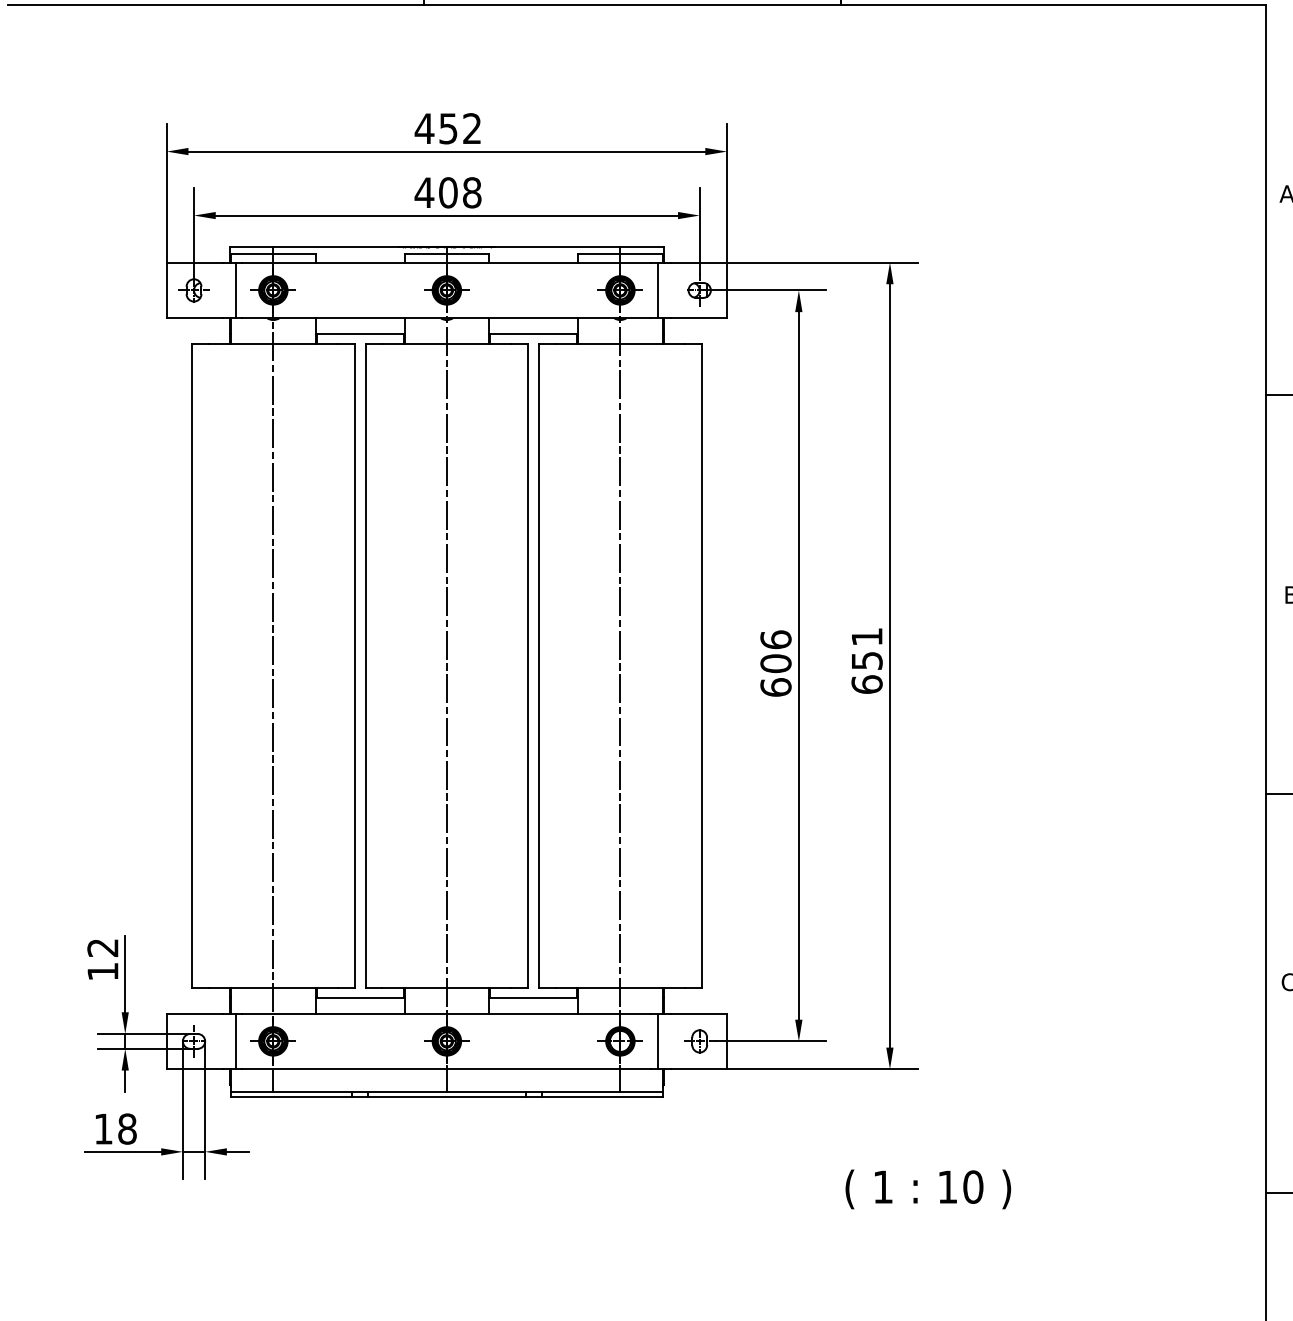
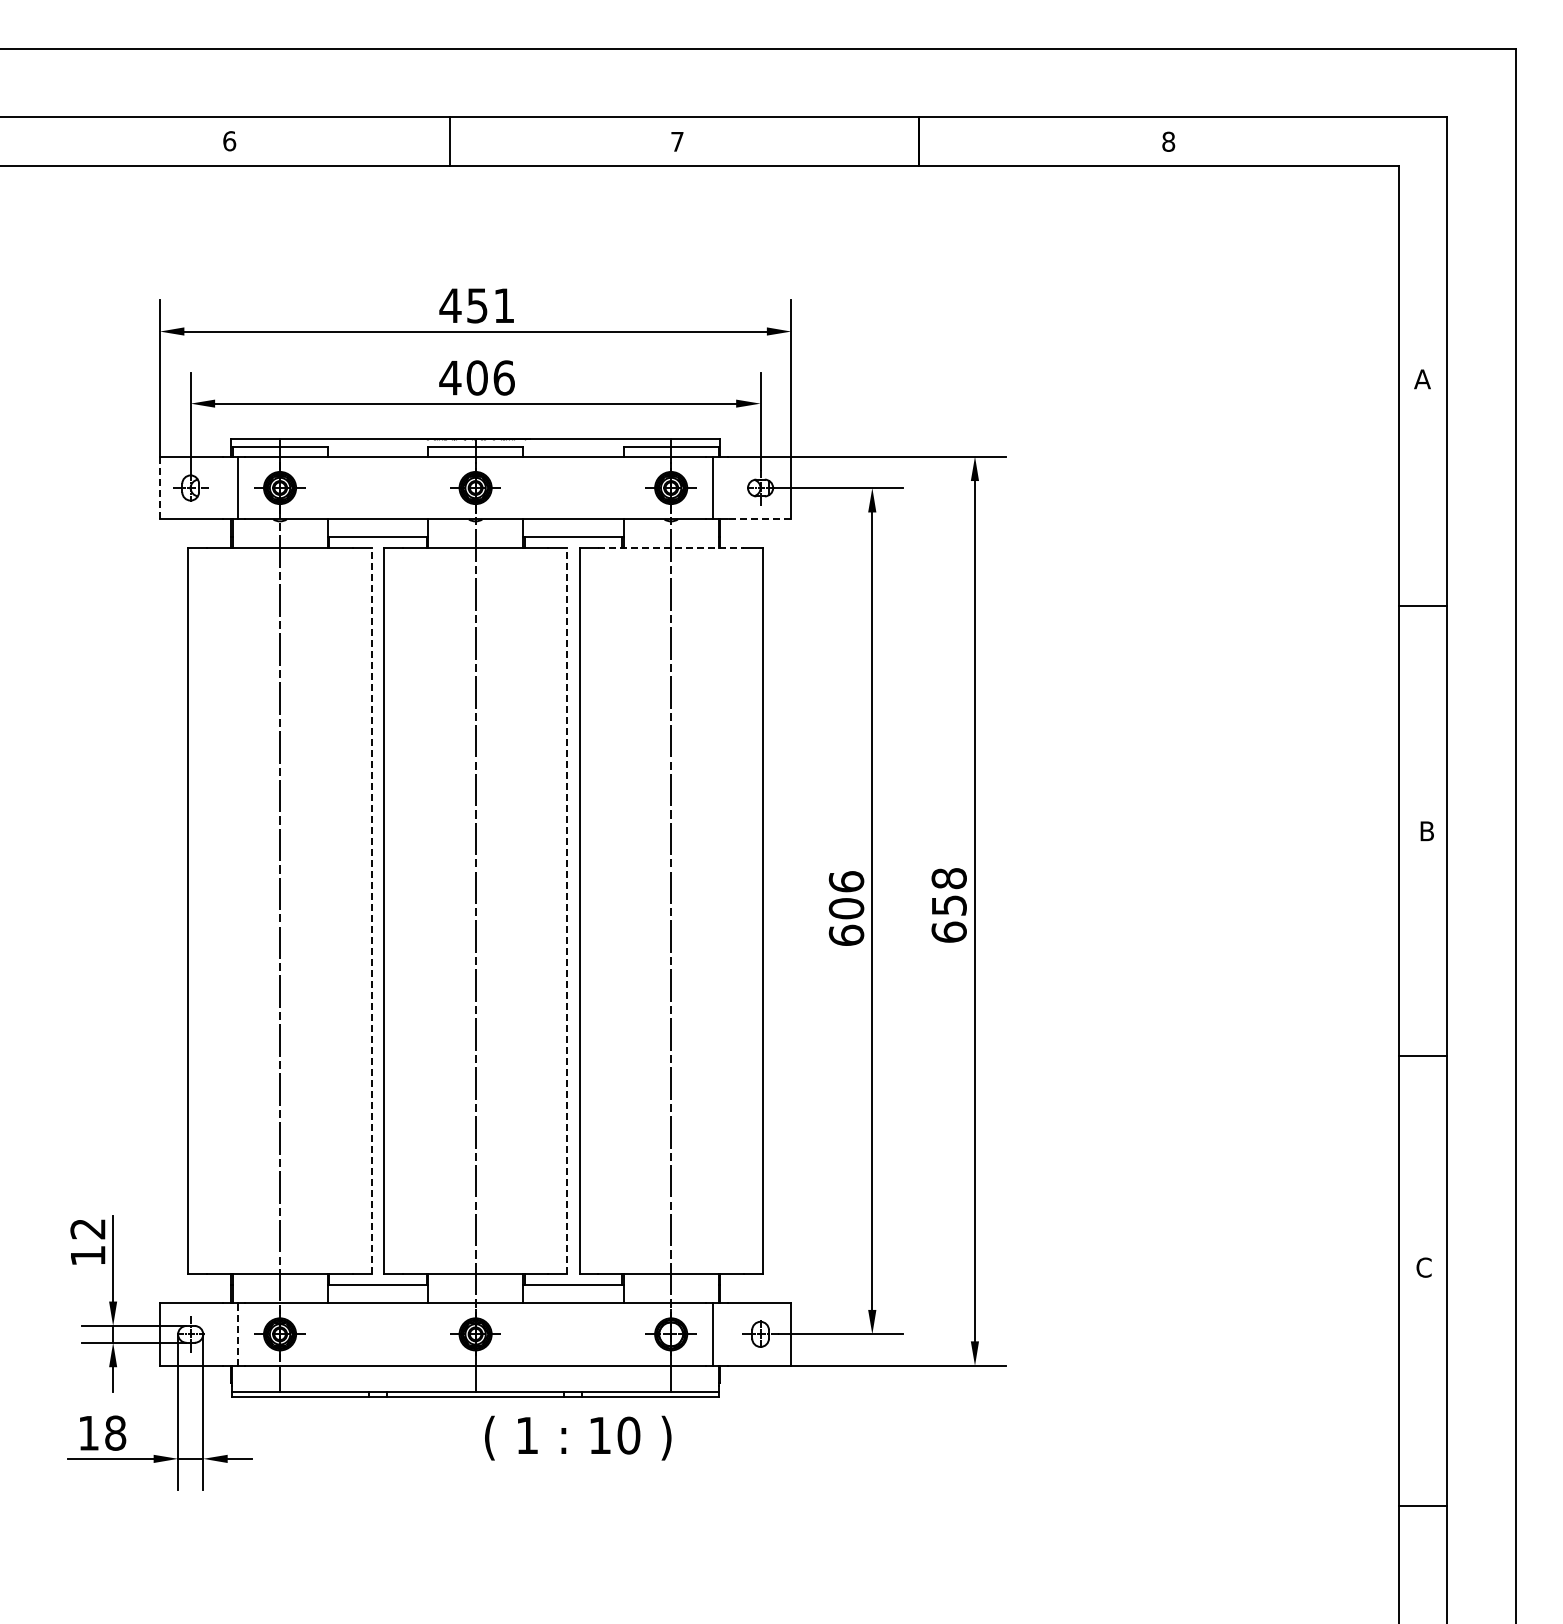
text: (471, 128) -> (503, 305), 452 -> 451
text: (471, 192) -> (503, 377), 408 -> 406
line: (166, 289) -> (159, 487), solid -> dashed
line: (698, 318) -> (759, 519), solid -> dashed
line: (620, 343) -> (671, 547), solid -> dashed
text: (866, 636) -> (948, 878), 651 -> 658
line: (354, 665) -> (371, 910), solid -> dashed
line: (528, 665) -> (567, 910), solid -> dashed
line: (236, 1040) -> (238, 1333), solid -> dashed
text: (928, 1188) -> (578, 1437), moved

